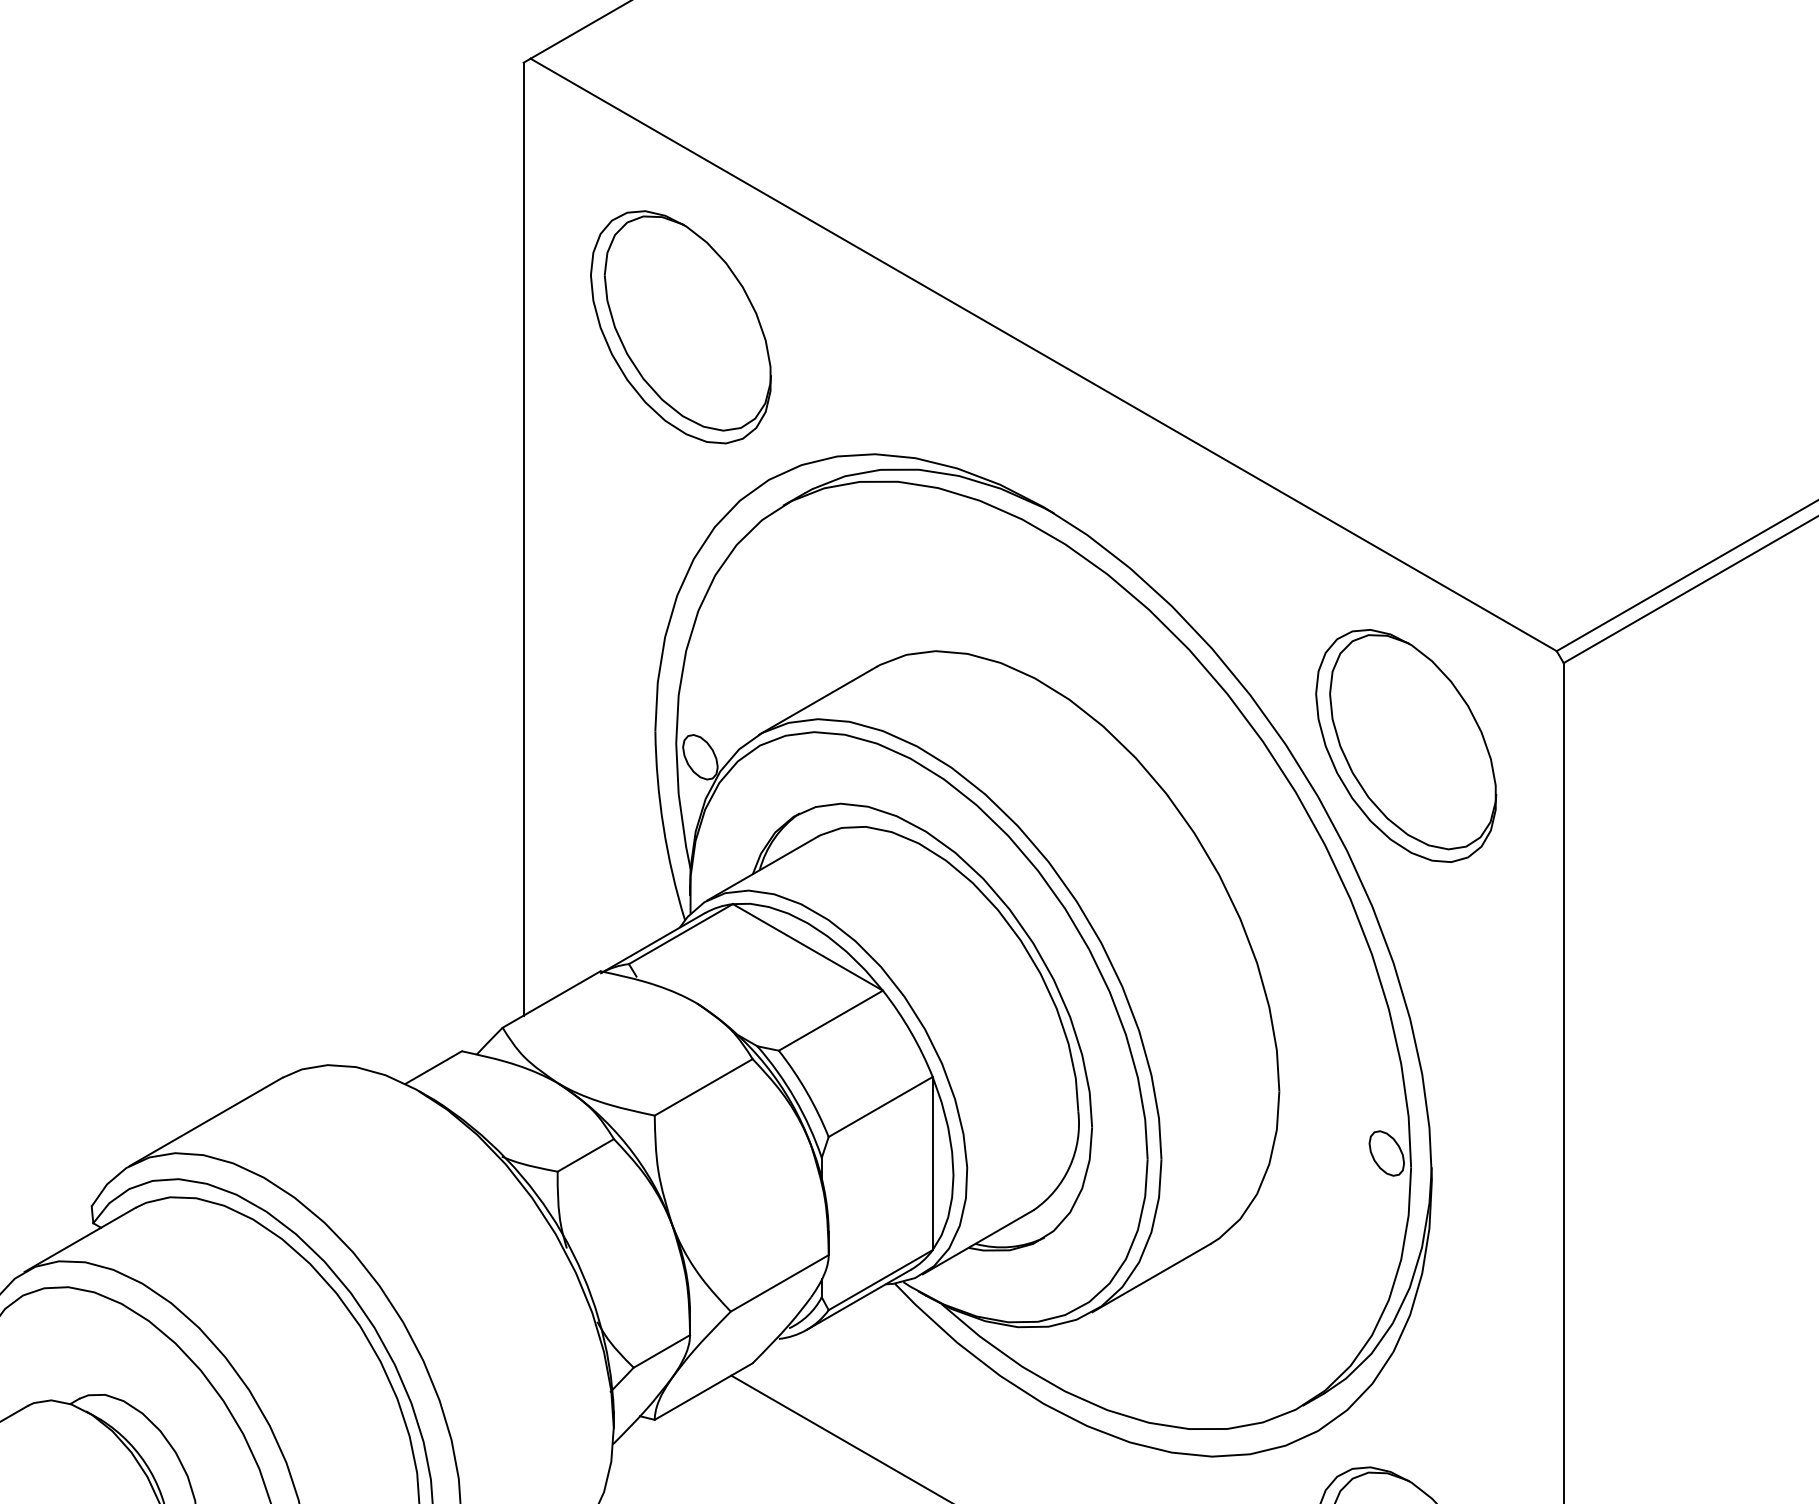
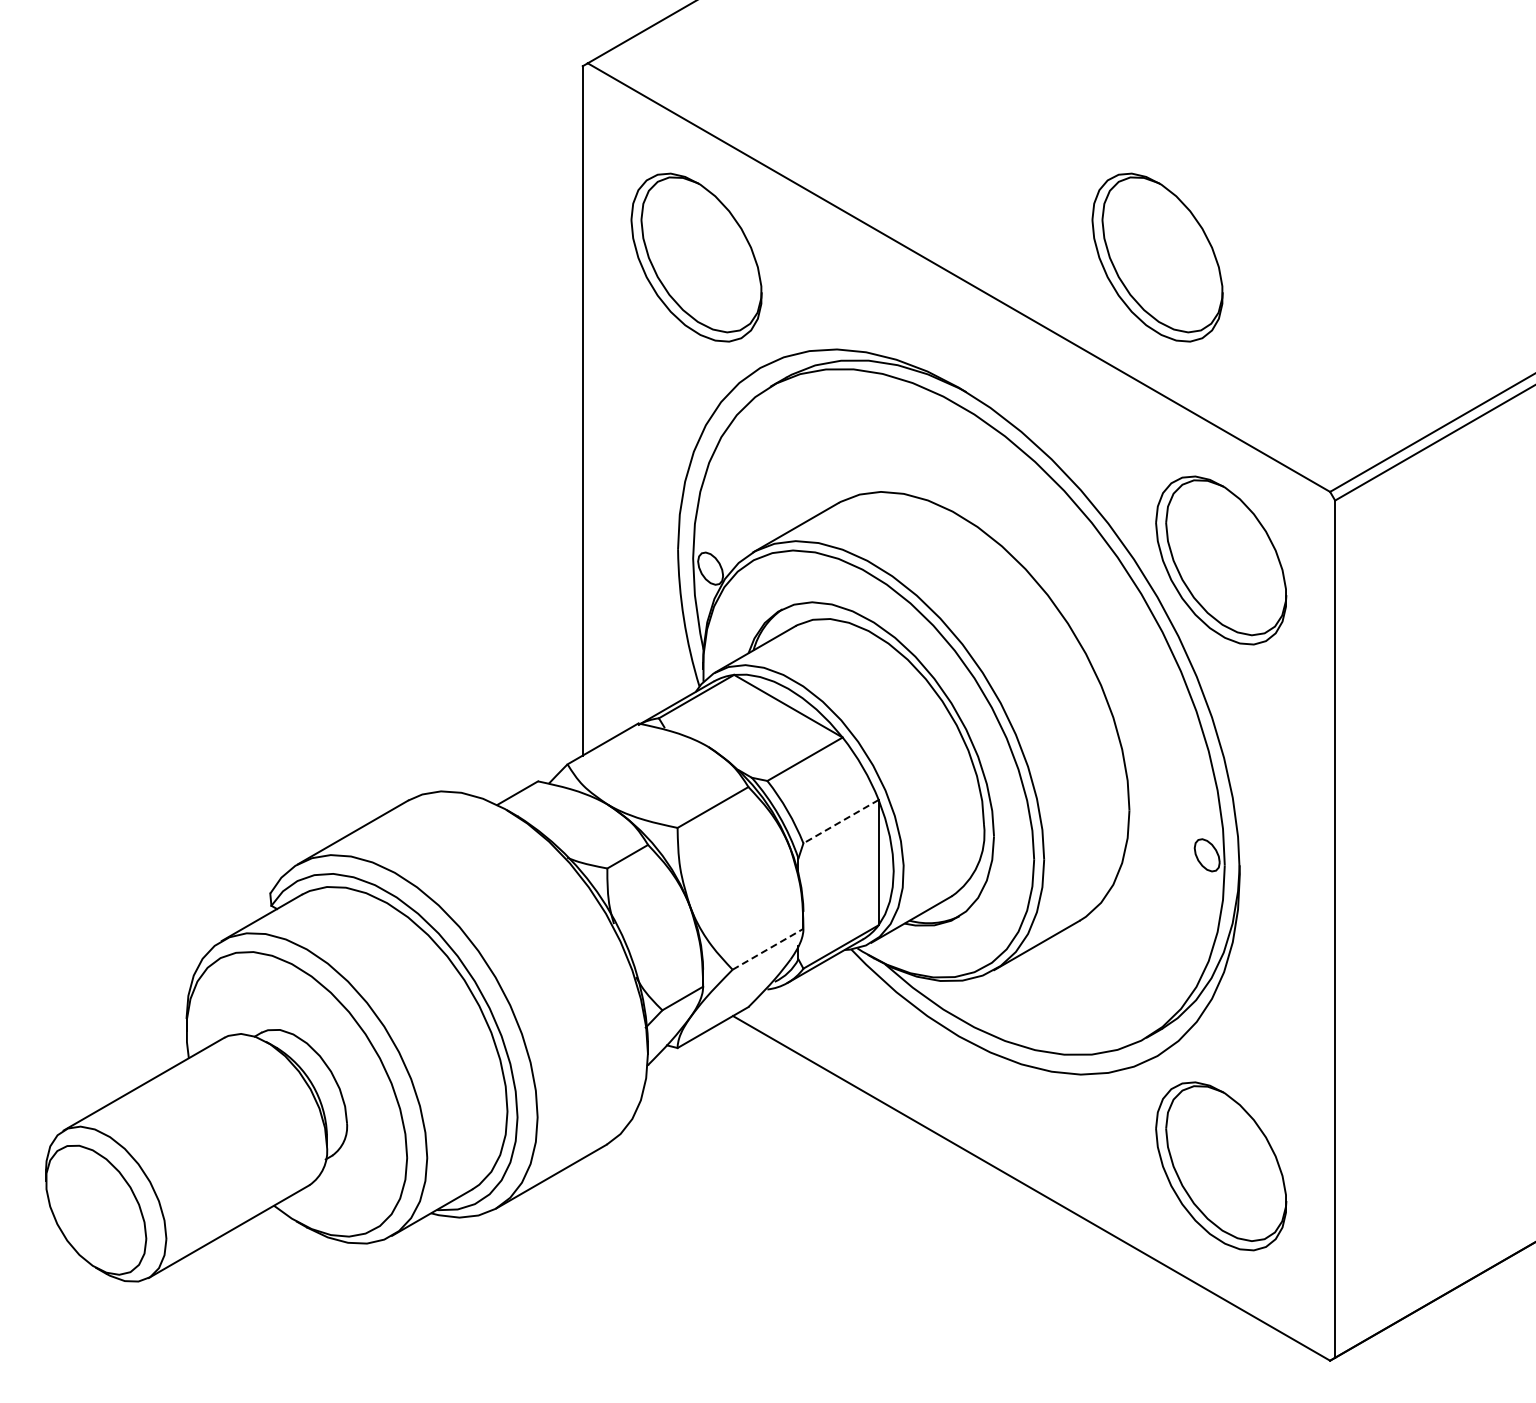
part: (1318, 327) -> (1157, 257), added
line: (879, 1106) -> (840, 821), solid -> dashed
line: (780, 1283) -> (768, 949), solid -> dashed

